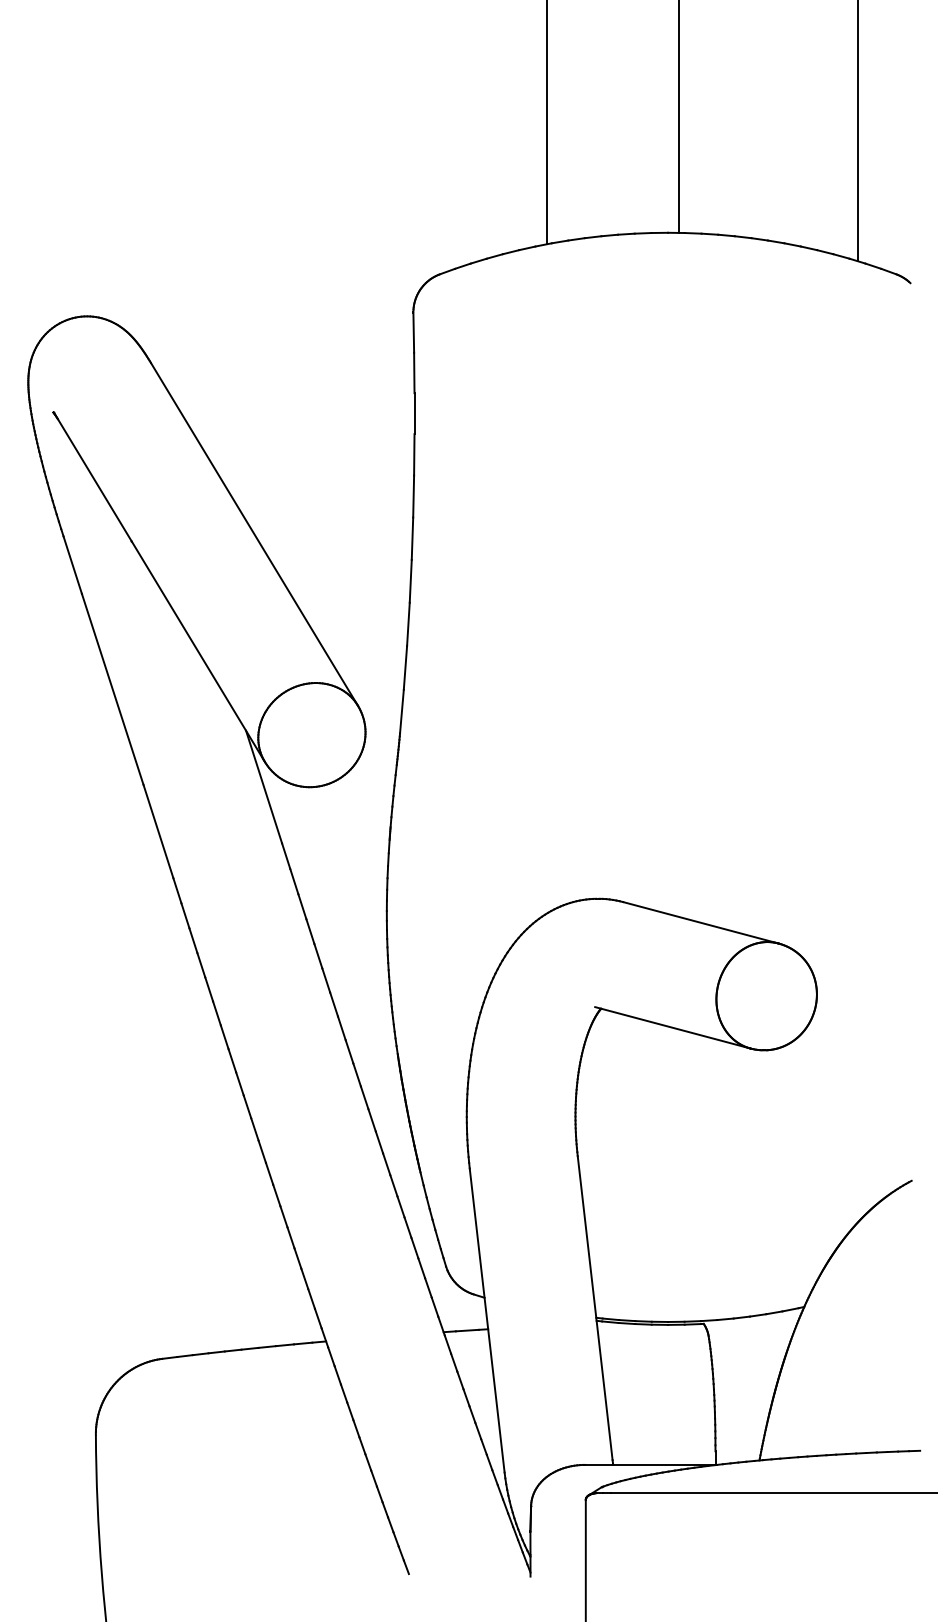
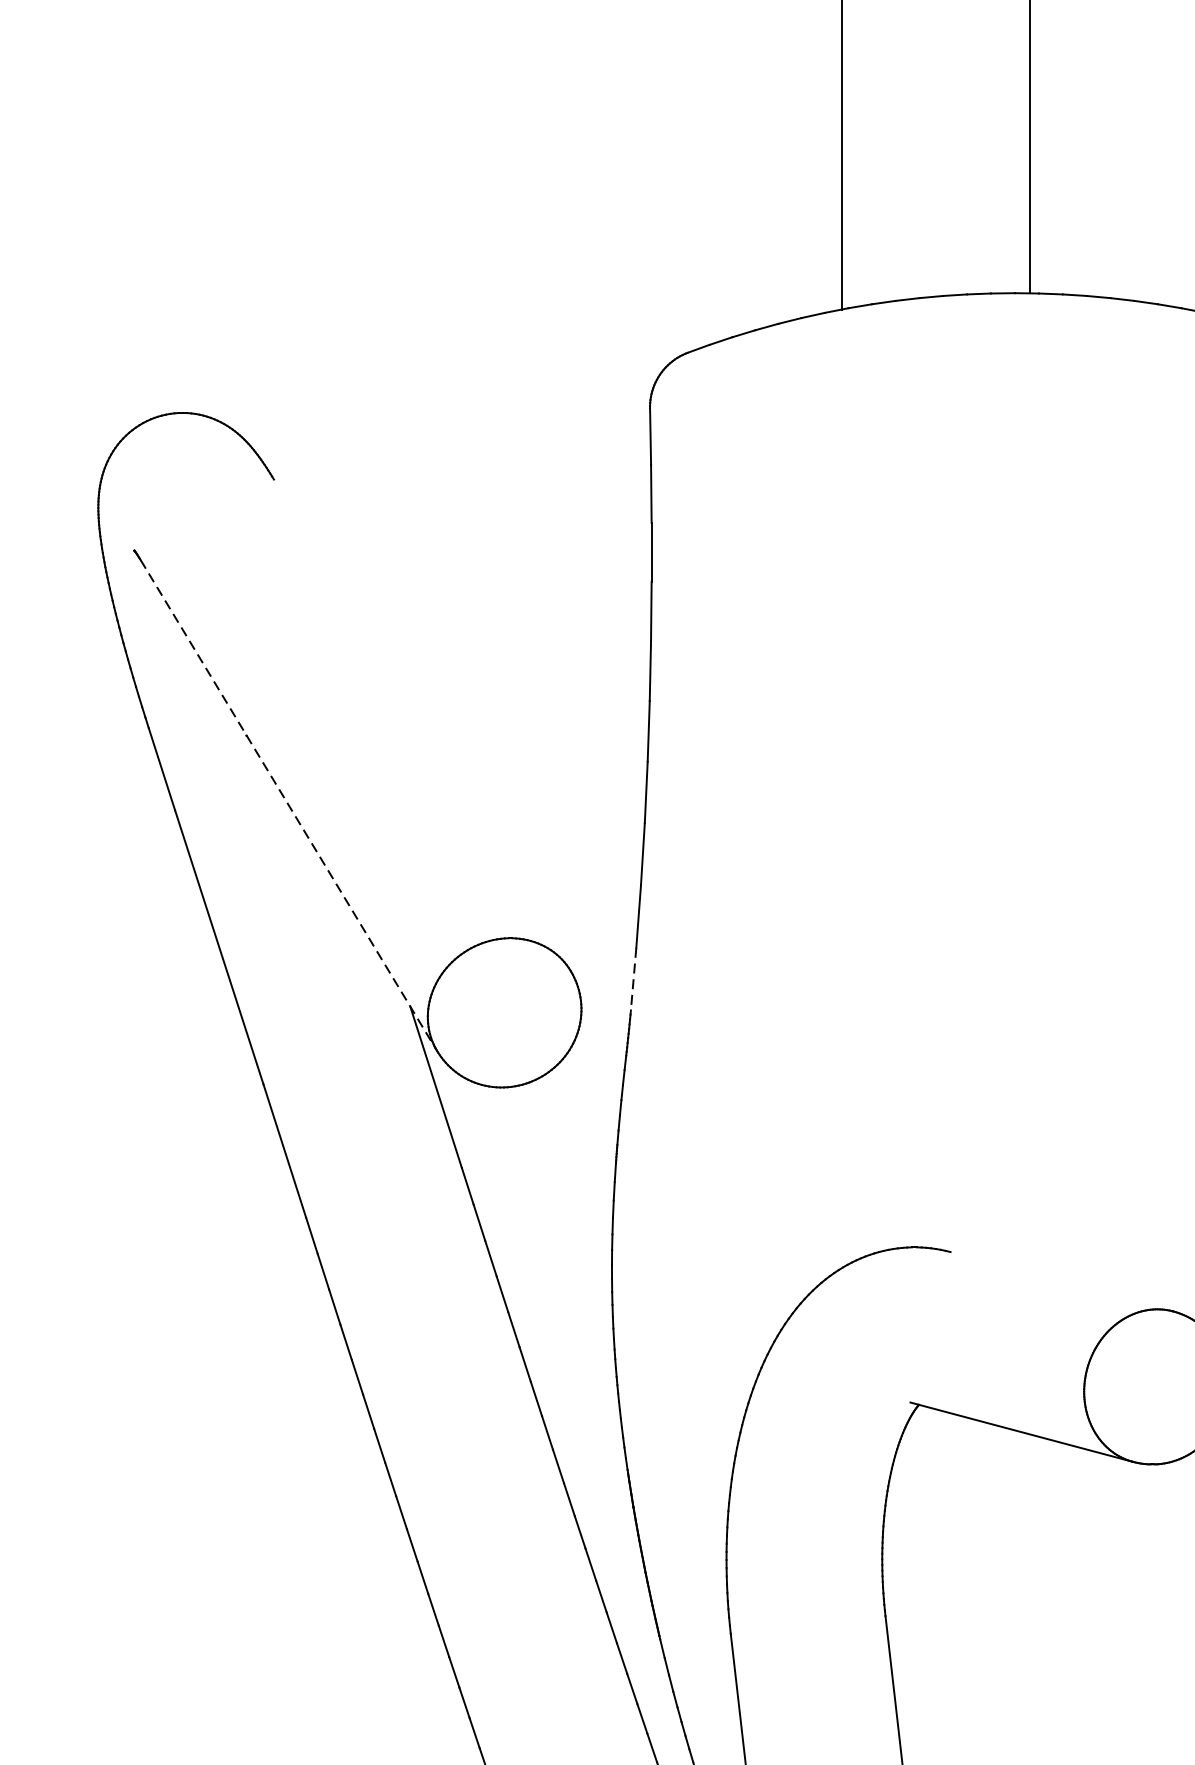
line: (253, 533) -> (420, 724), removed
line: (161, 590) -> (289, 805), solid -> dashed
line: (401, 711) -> (632, 979), solid -> dashed
line: (700, 922) -> (1061, 1281), removed

